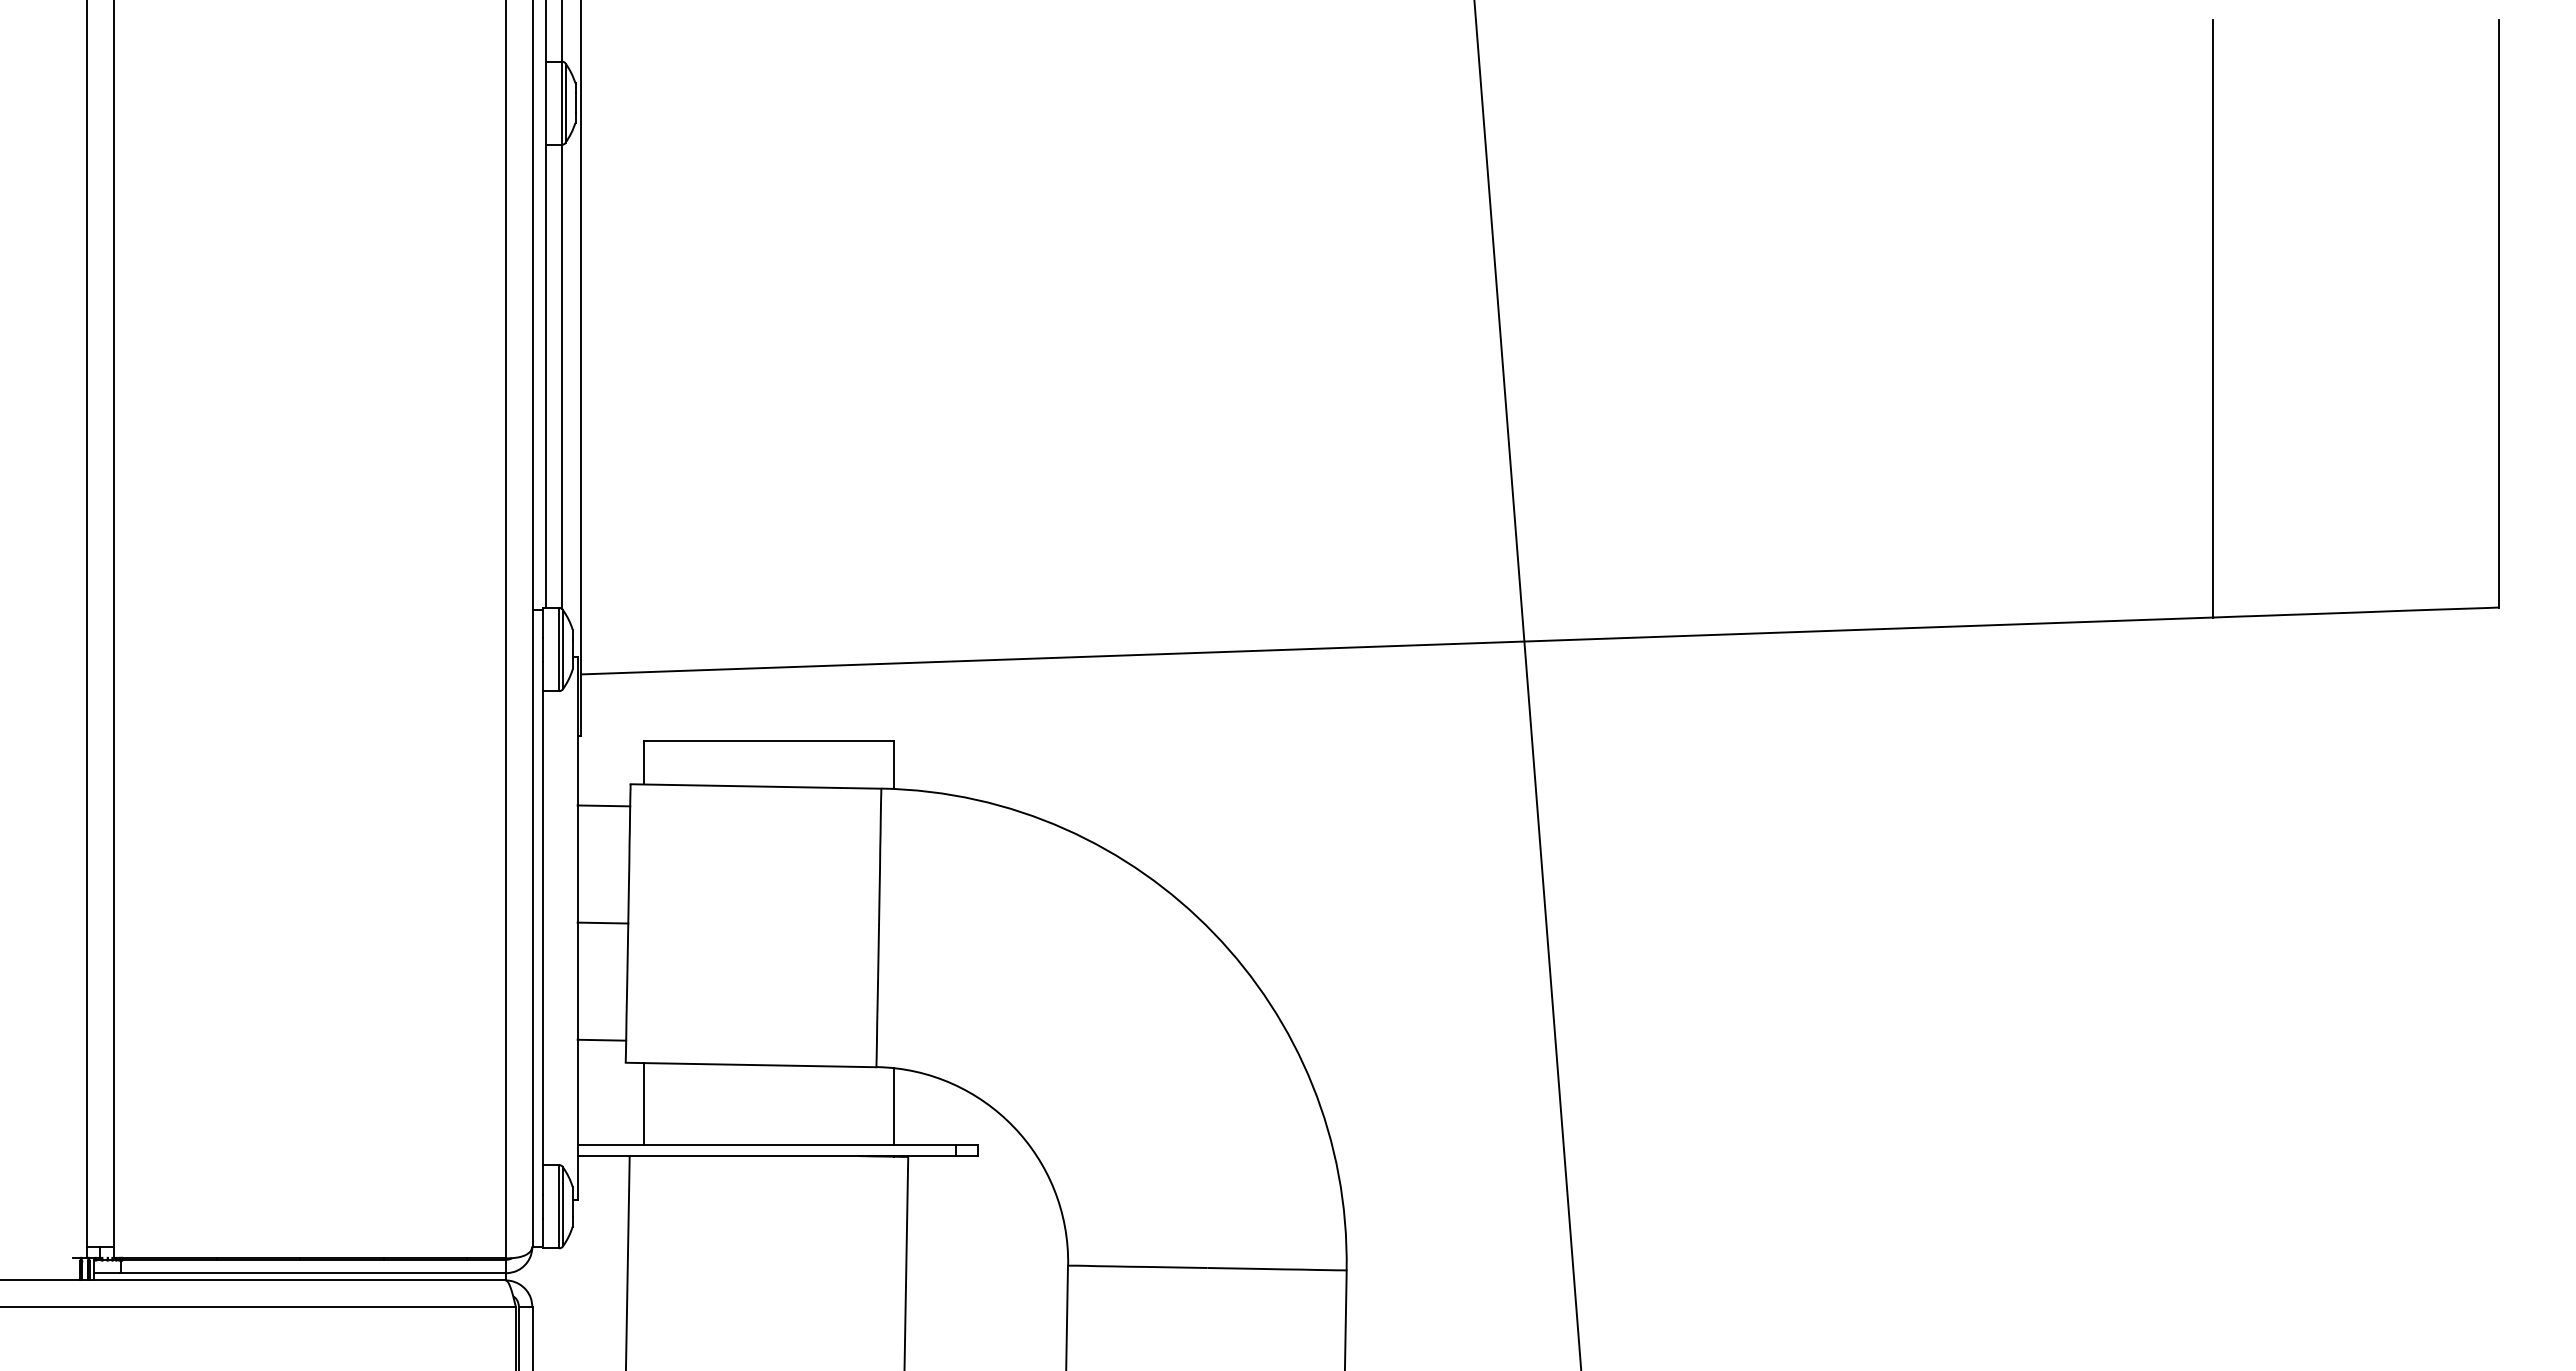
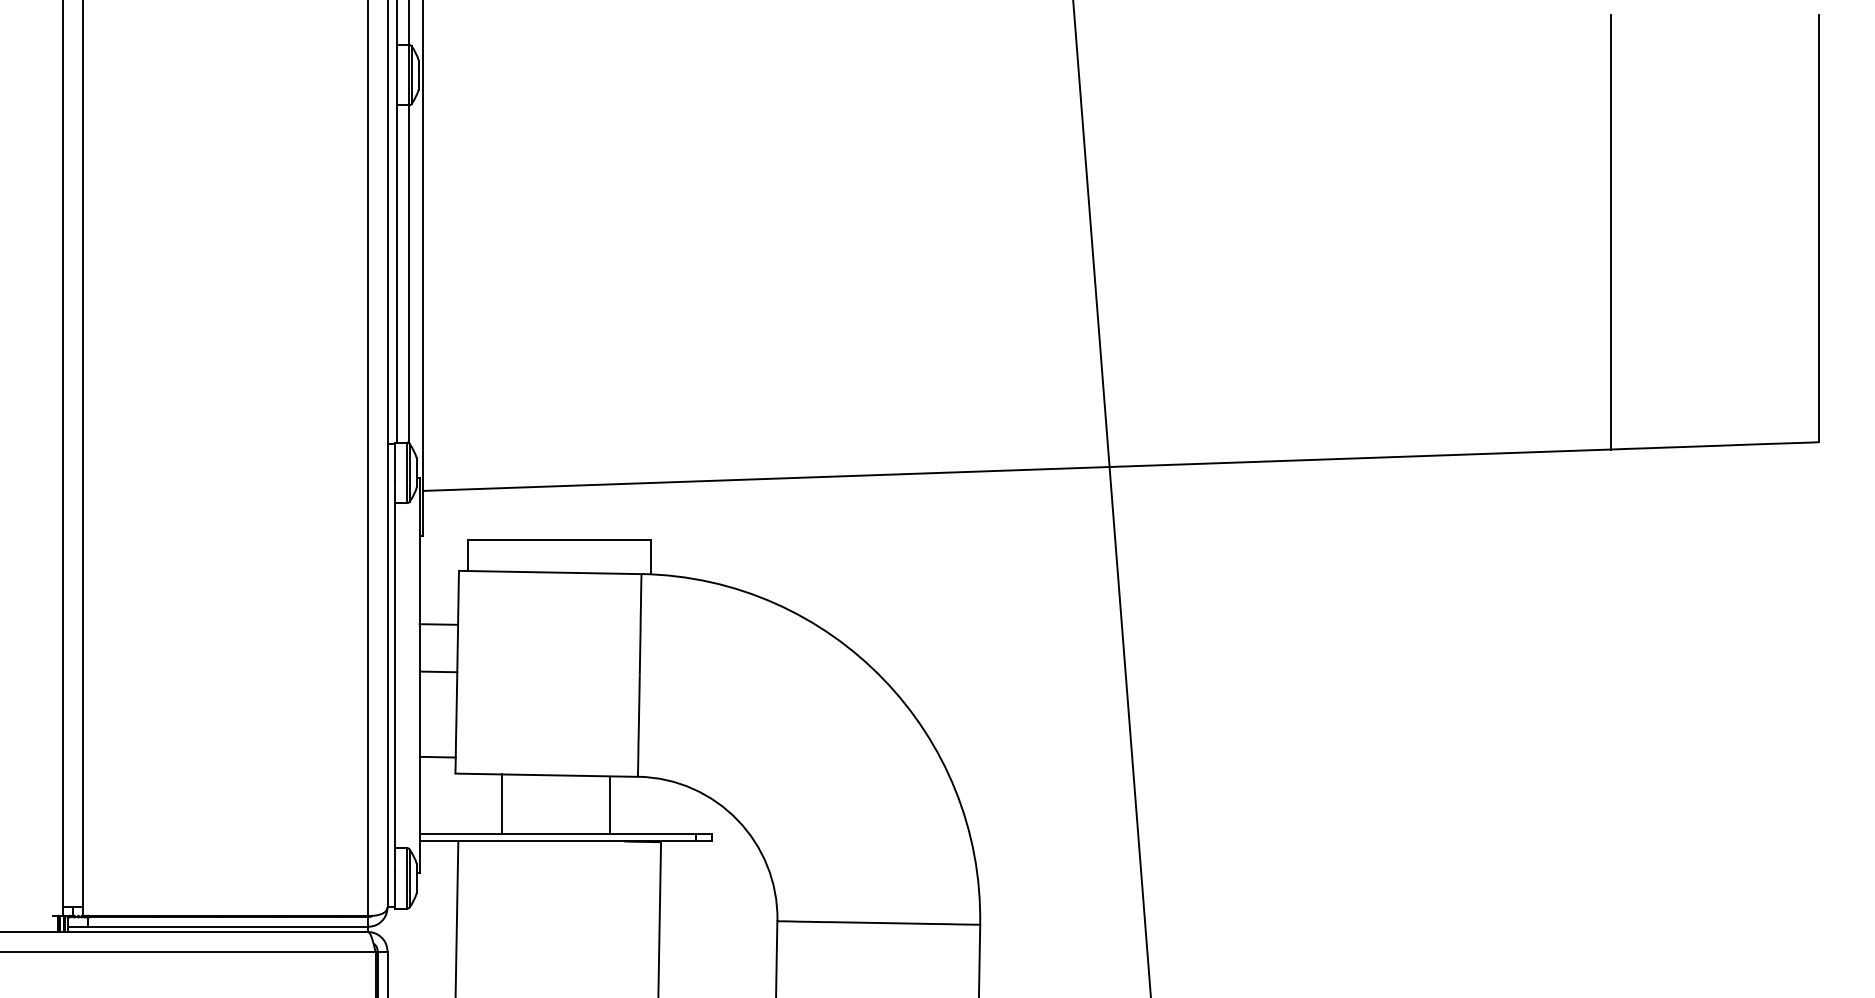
line: (603, 805) -> (438, 624), moved
line: (643, 1104) -> (501, 803), moved
line: (894, 1106) -> (610, 805), moved

